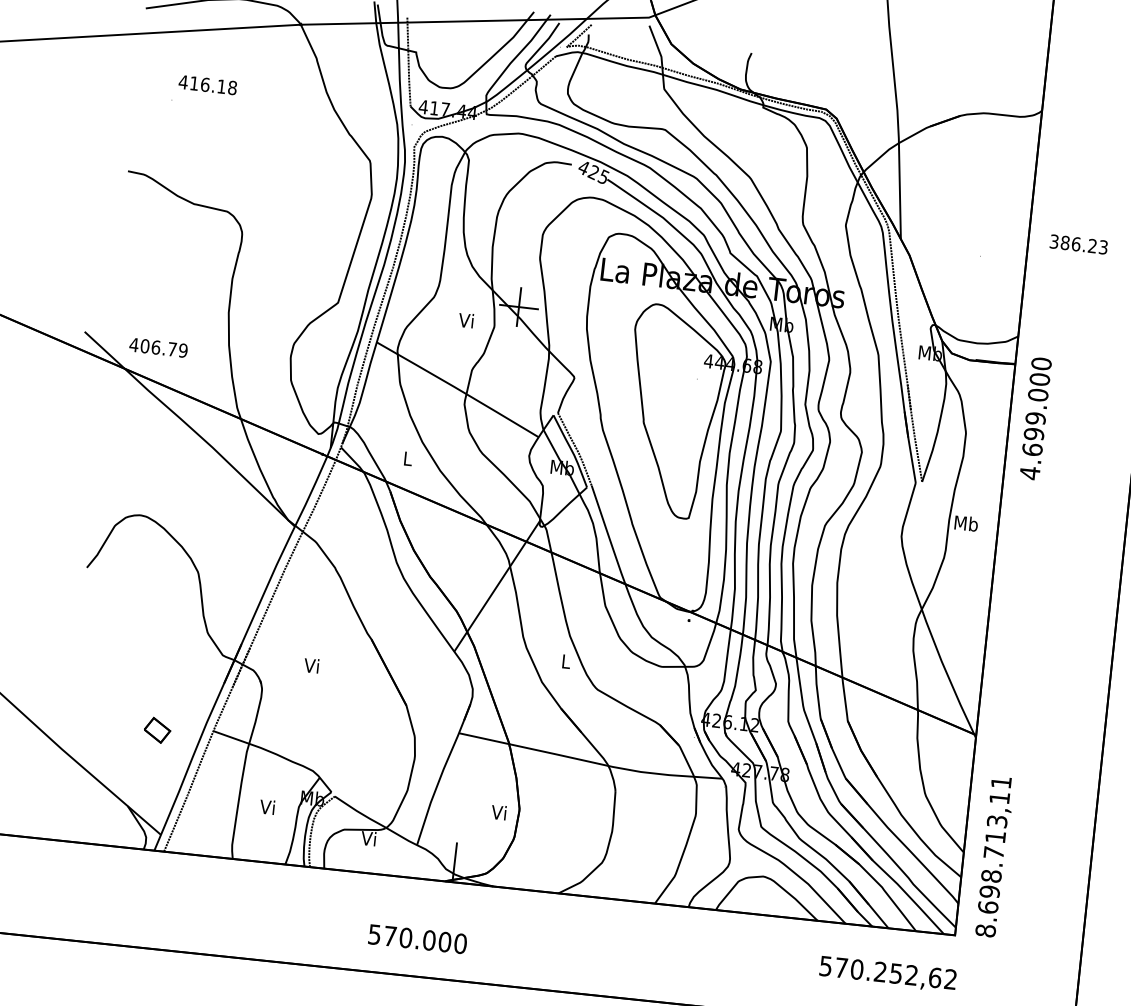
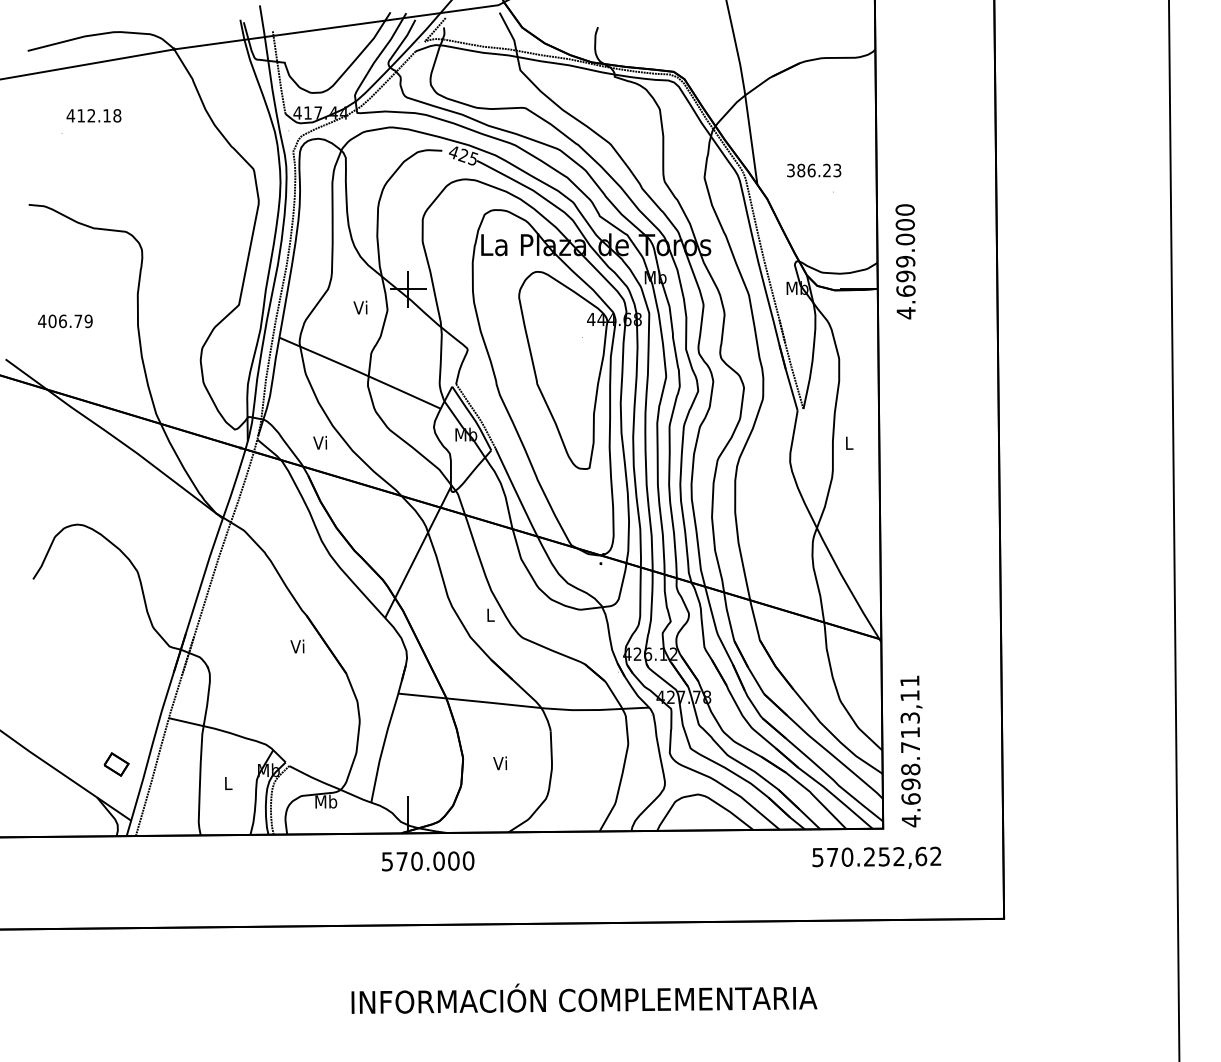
text: (205, 84) -> (91, 115), 416.18 -> 412.18
text: (1079, 244) -> (814, 170), moved
text: (158, 348) -> (65, 321), moved
text: (1035, 418) -> (905, 261), moved
text: (407, 458) -> (320, 442), L -> Vi
text: (966, 522) -> (849, 442), Mb -> L
text: (311, 665) -> (297, 646), moved
part: (157, 730) -> (116, 764), moved
text: (267, 807) -> (227, 783), Vi -> L
text: (498, 812) -> (499, 763), moved
text: (369, 838) -> (326, 801), Vi -> Mb
text: (984, 931) -> (910, 821), 8.698.713,11 -> 4.698.713,11
text: (418, 939) -> (428, 861), moved
text: (887, 973) -> (876, 857), moved

